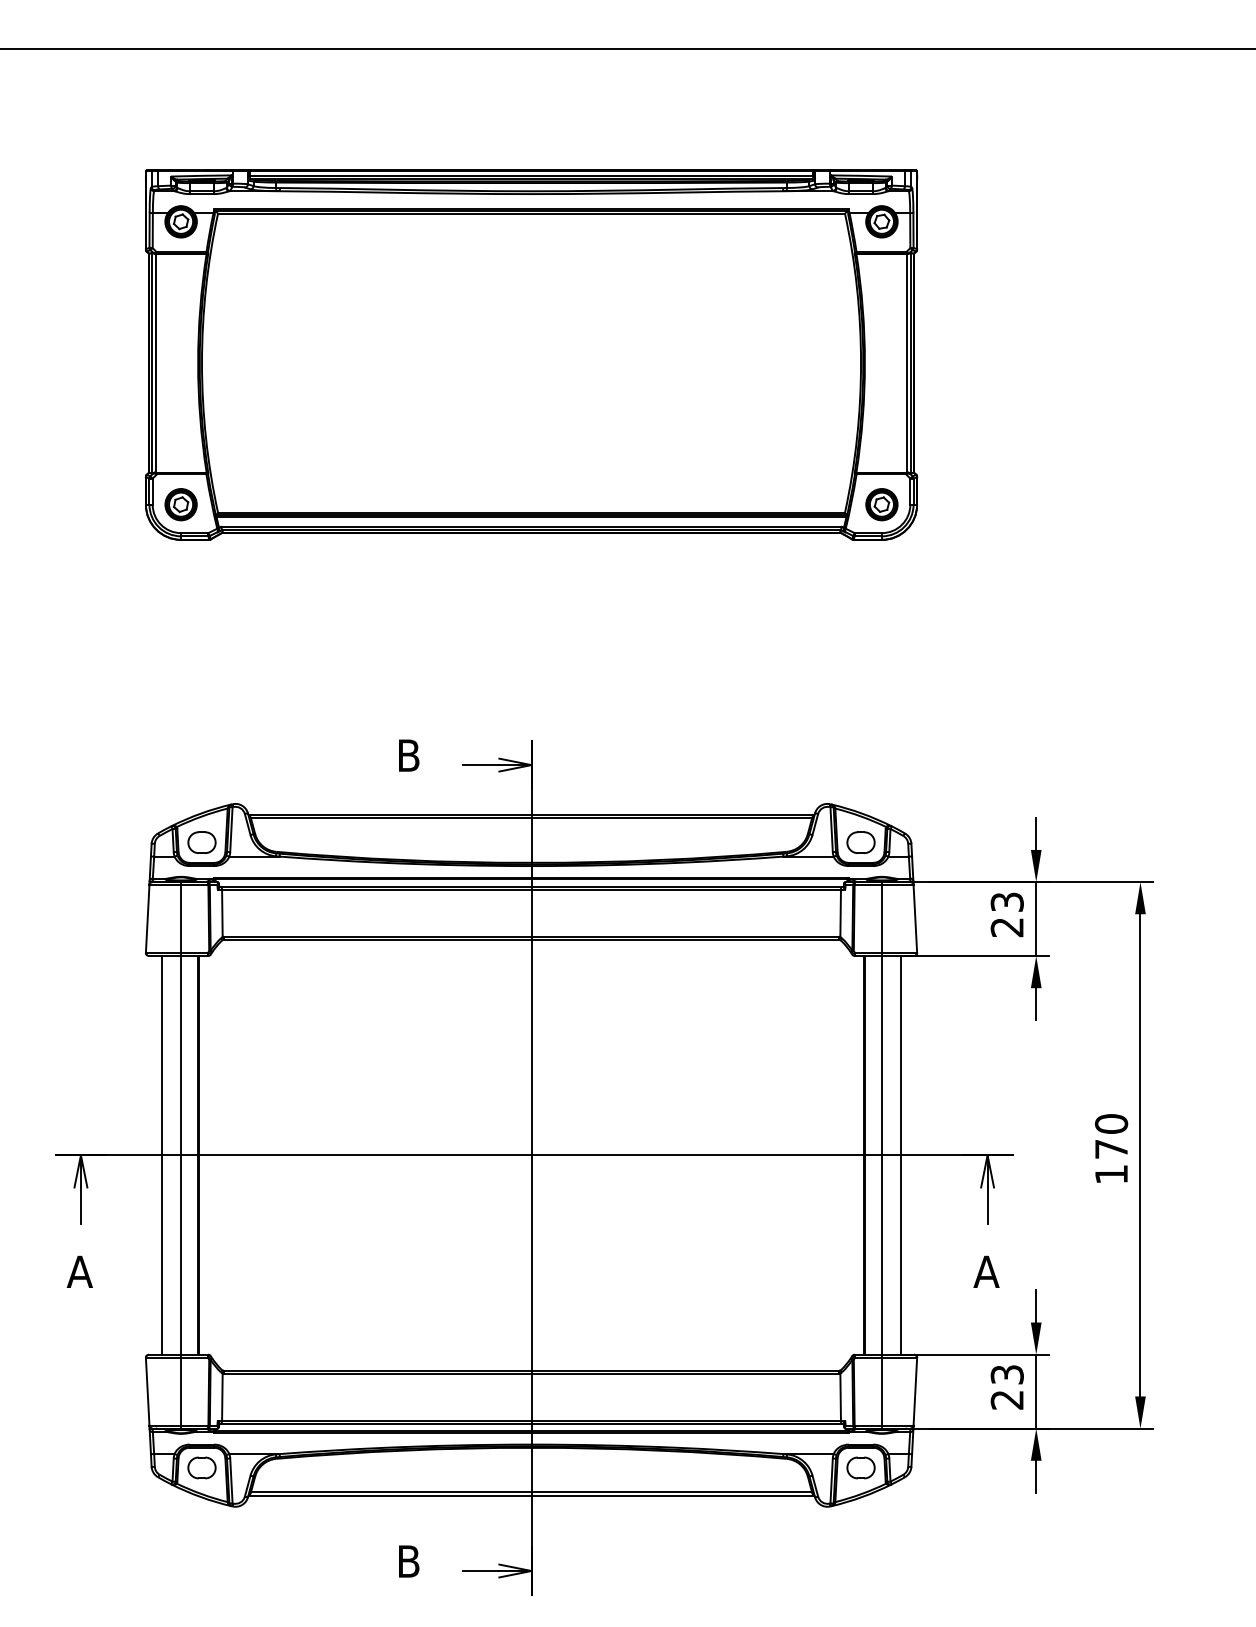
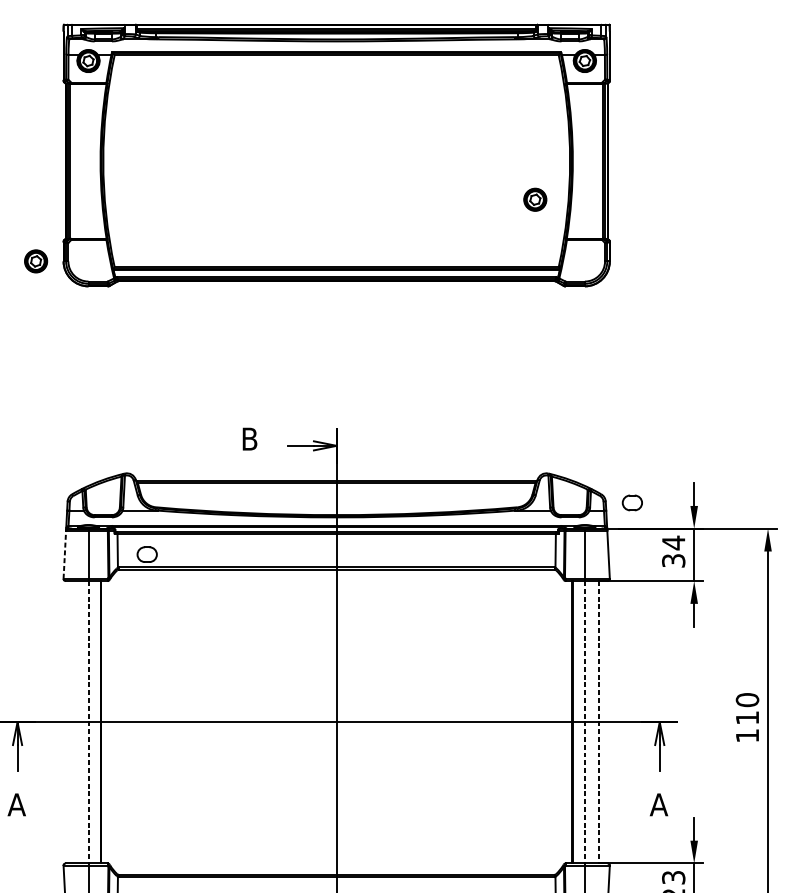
part: (180, 504) -> (35, 261), moved
part: (881, 504) -> (535, 199), moved
part: (201, 842) -> (146, 554), moved
part: (860, 842) -> (632, 502), moved
text: (1006, 914) -> (673, 551), 23 -> 34
line: (147, 918) -> (64, 554), solid -> dashed
text: (1111, 1149) -> (747, 718), 170 -> 110
line: (161, 1155) -> (74, 722), removed
line: (181, 1155) -> (88, 722), solid -> dashed
line: (881, 1155) -> (584, 722), solid -> dashed
line: (901, 1155) -> (598, 722), solid -> dashed

